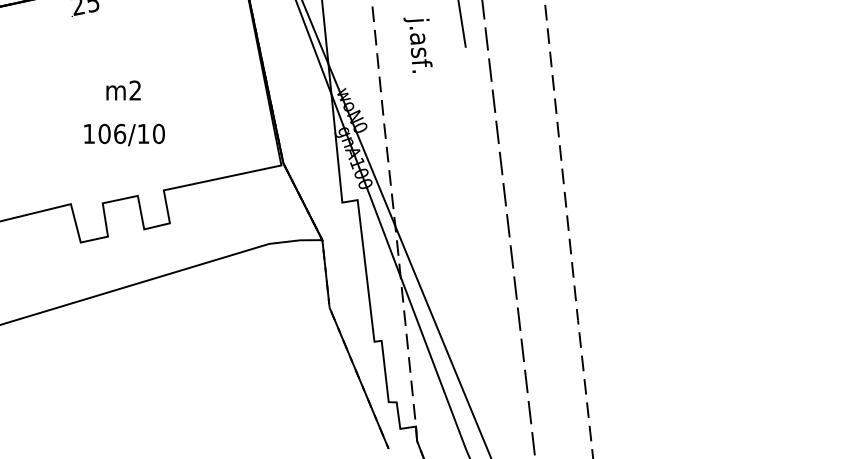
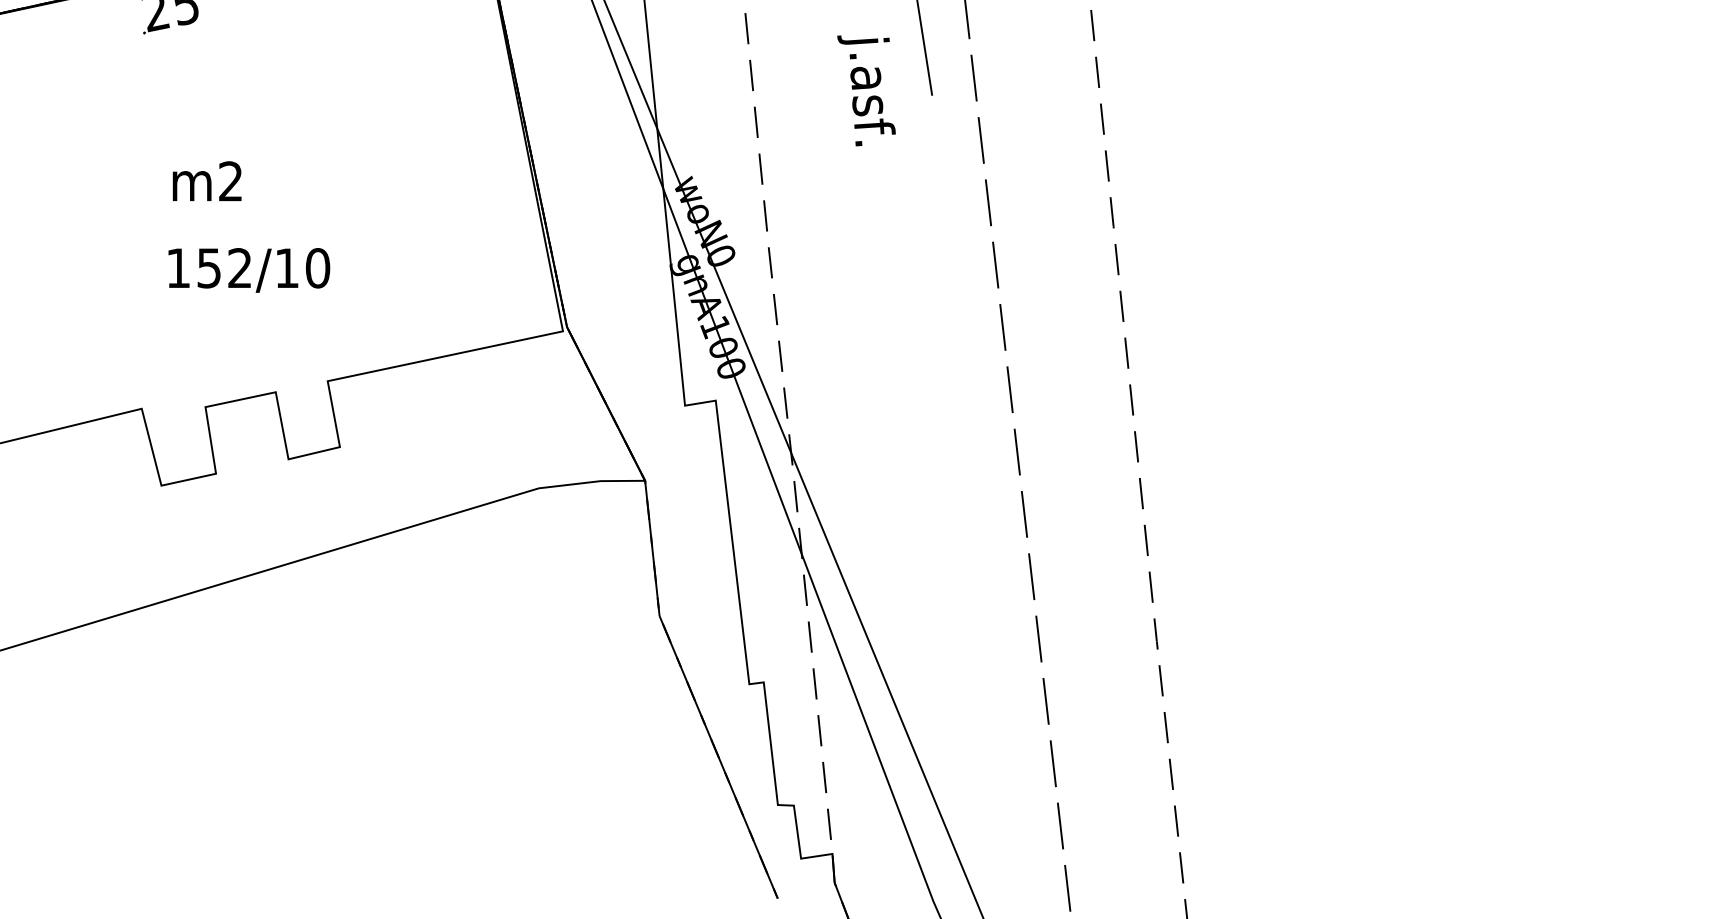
text: (417, 44) -> (865, 89), moved
text: (123, 90) -> (206, 181), moved
text: (112, 133) -> (224, 267), 106/10 -> 152/10

